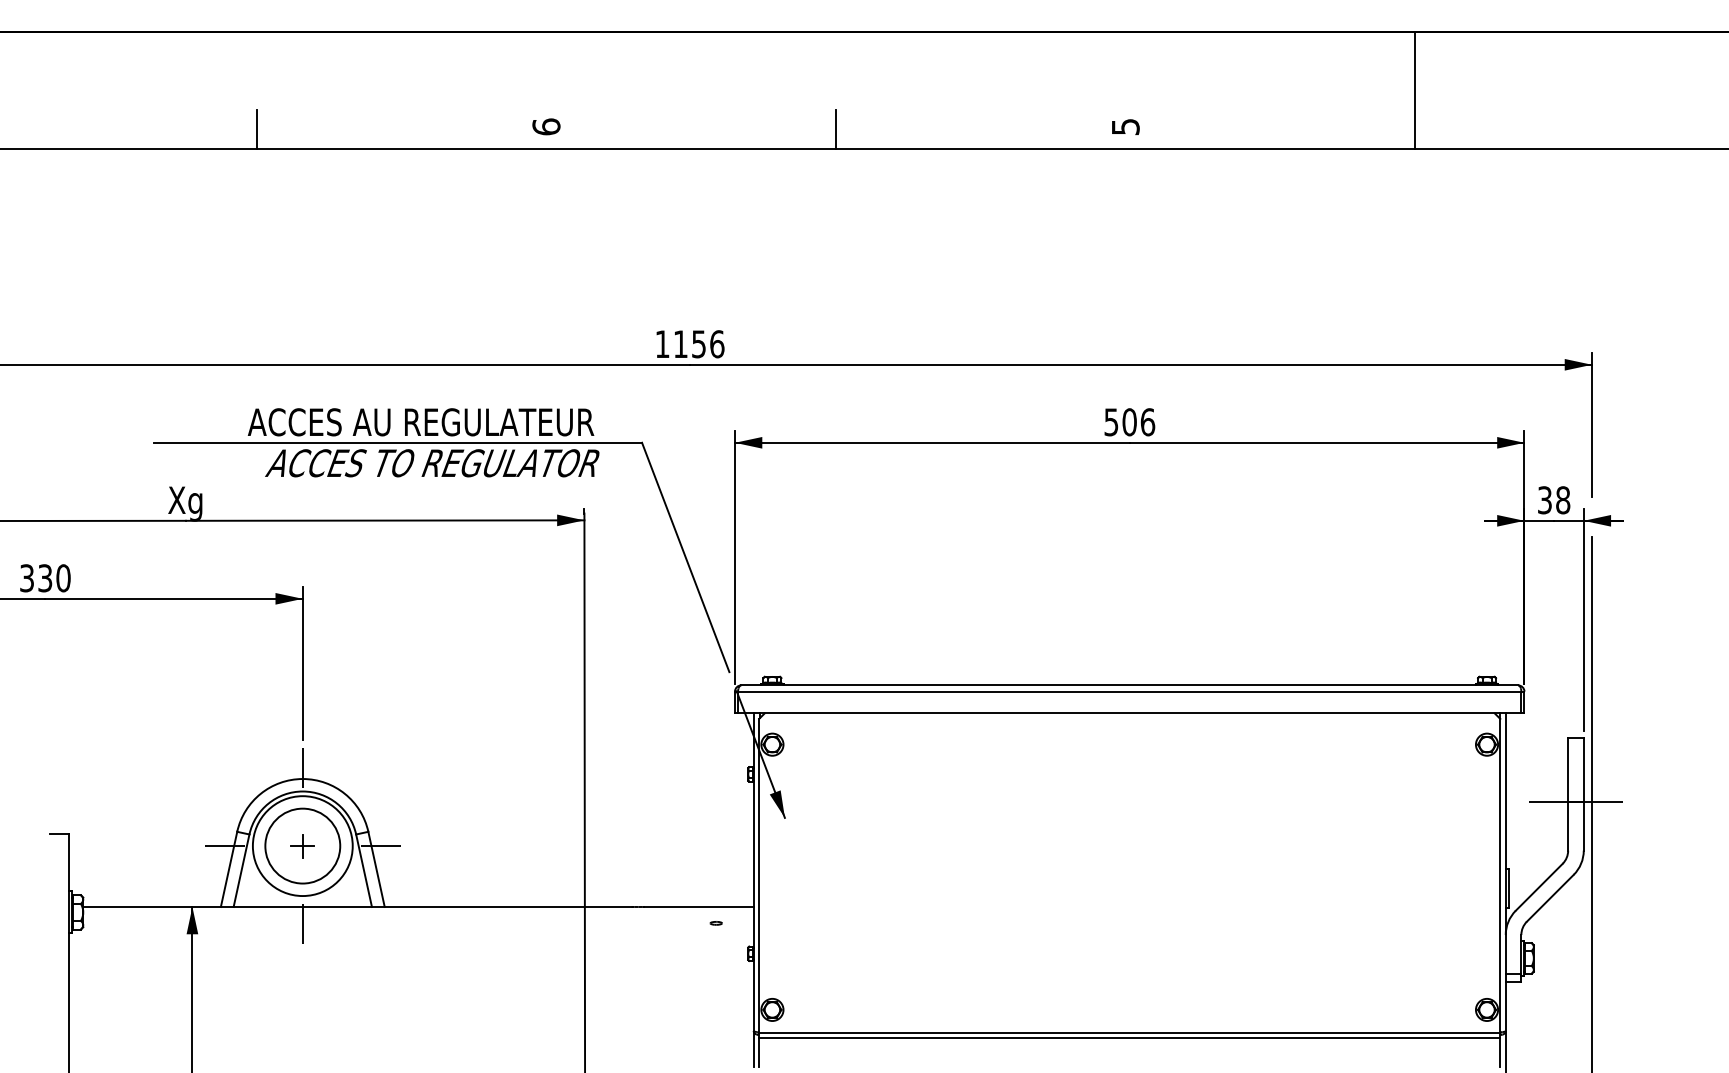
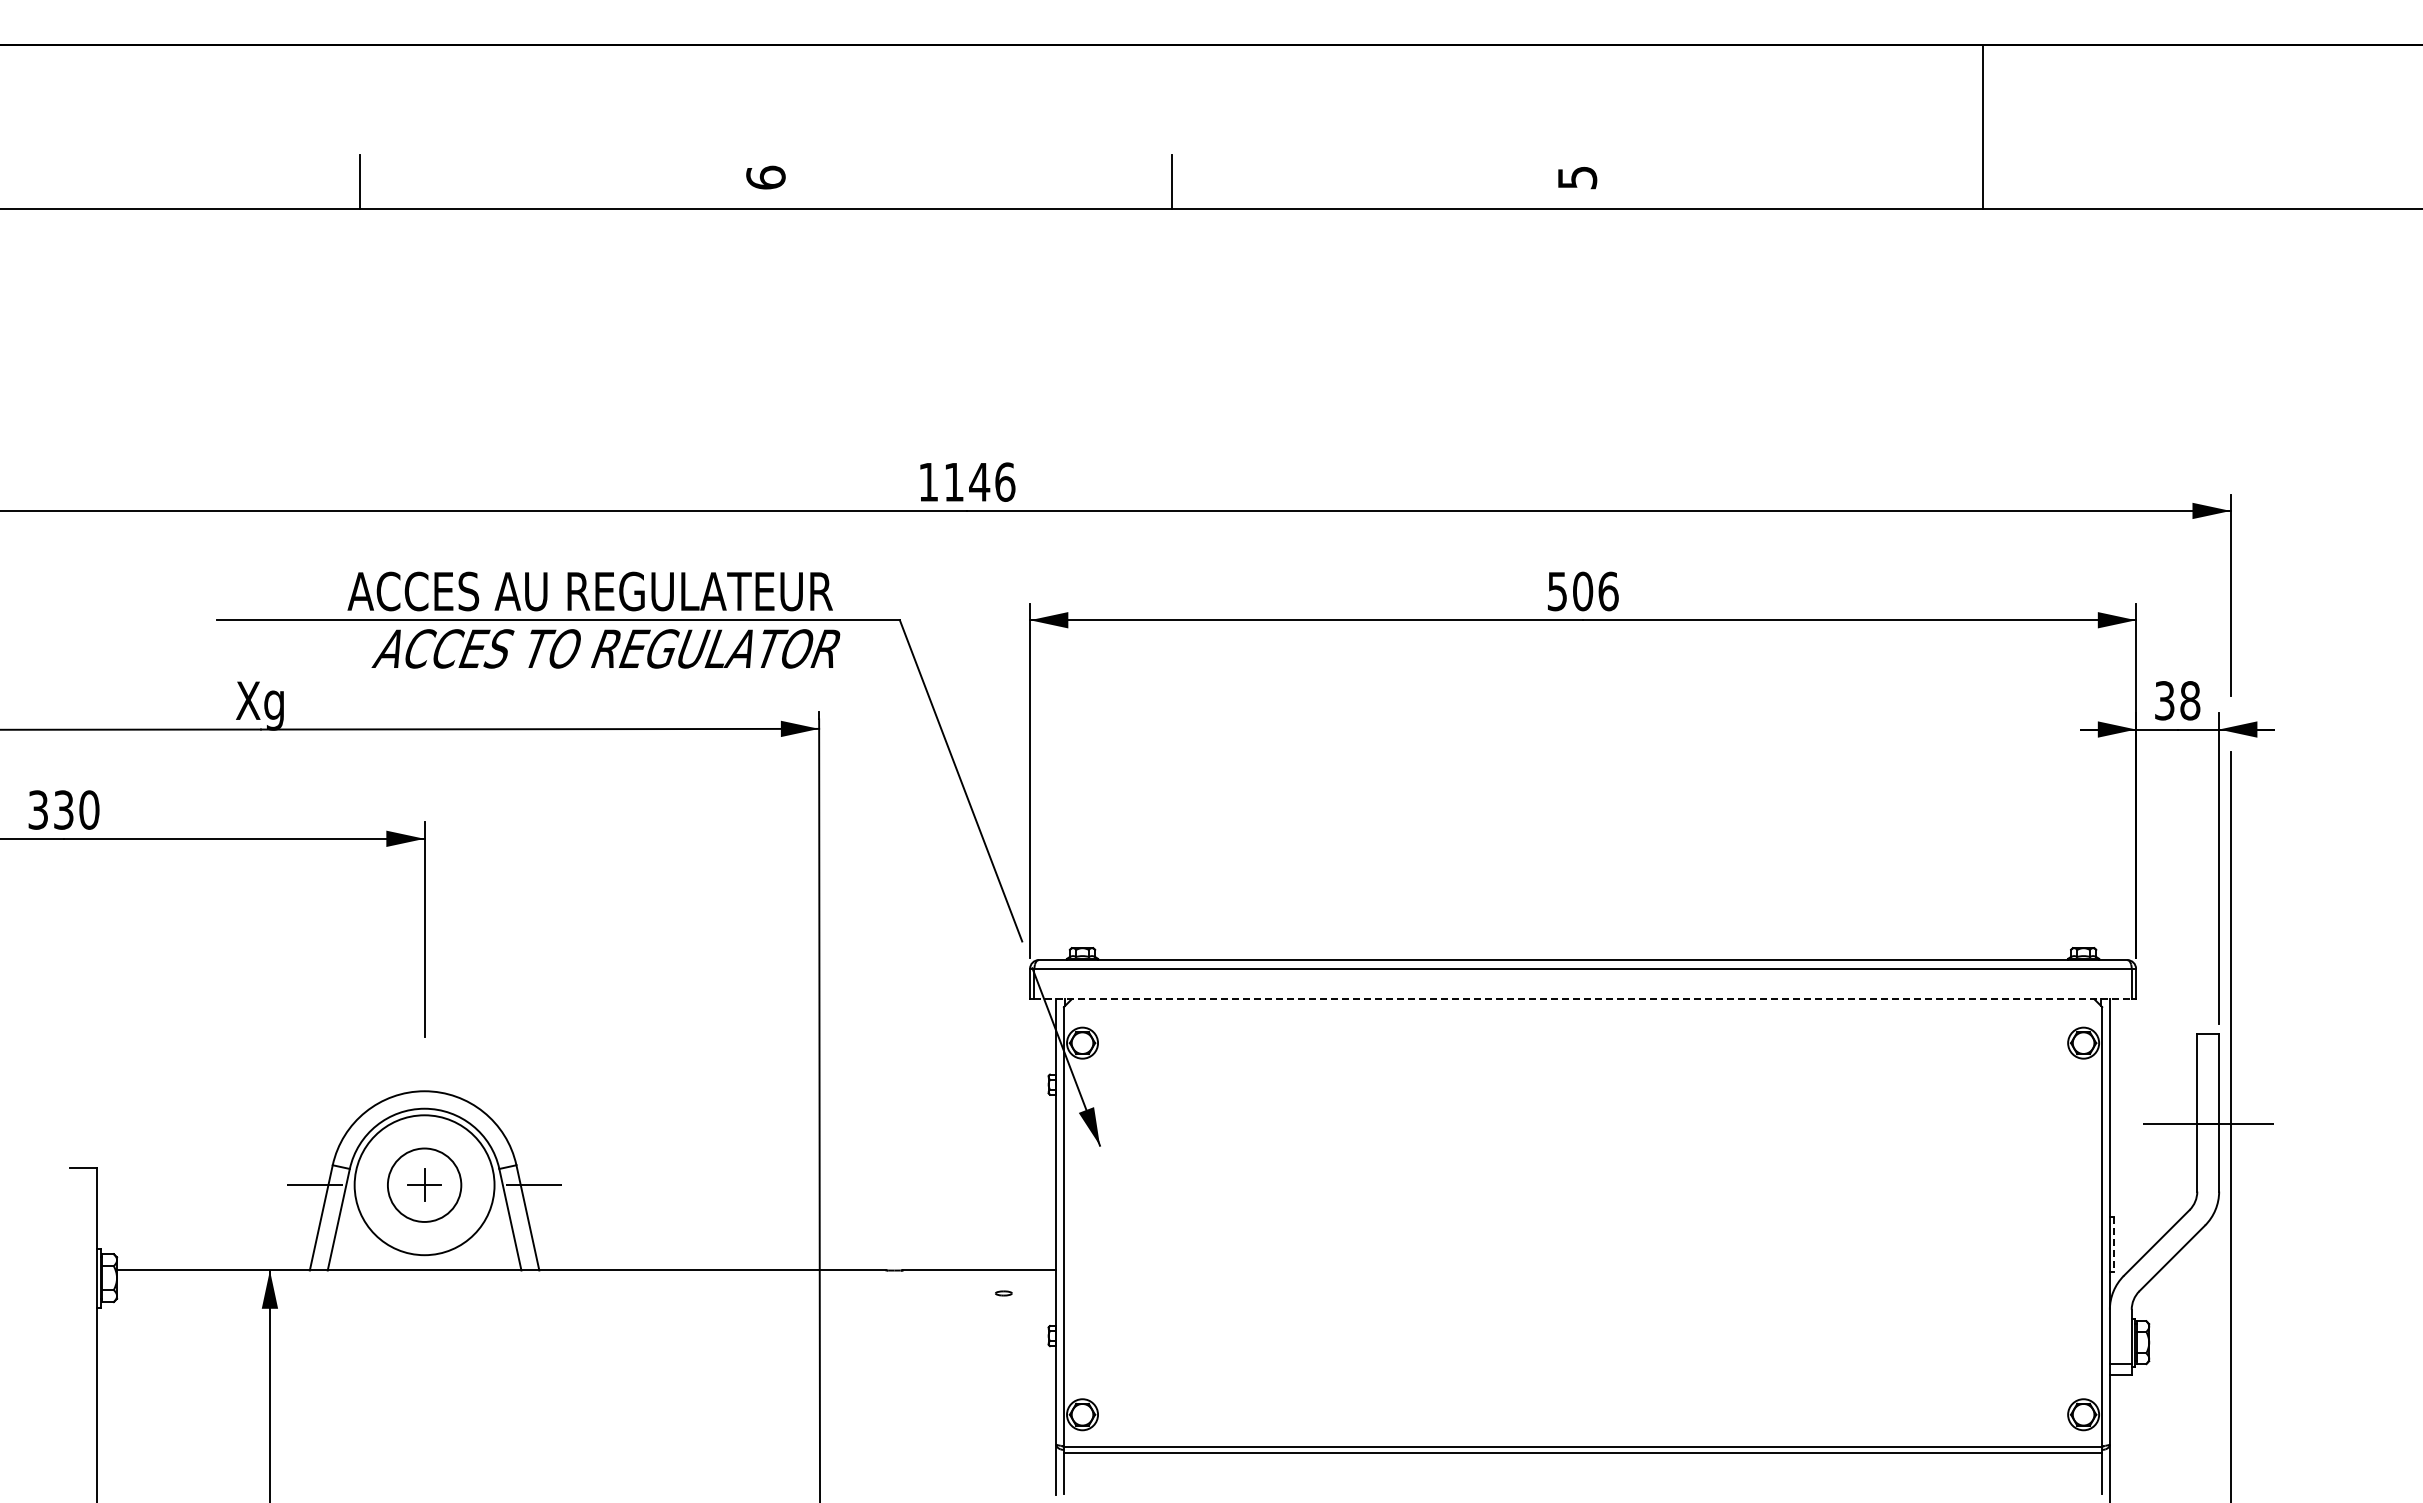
text: (698, 344) -> (979, 482), 1156 -> 1146
line: (1130, 713) -> (1583, 999), solid -> dashed
line: (302, 767) -> (424, 1075), removed
circle: (302, 845) -> (424, 1184), size x0.7
line: (1509, 888) -> (2114, 1244), solid -> dashed
line: (302, 924) -> (424, 1294), removed

